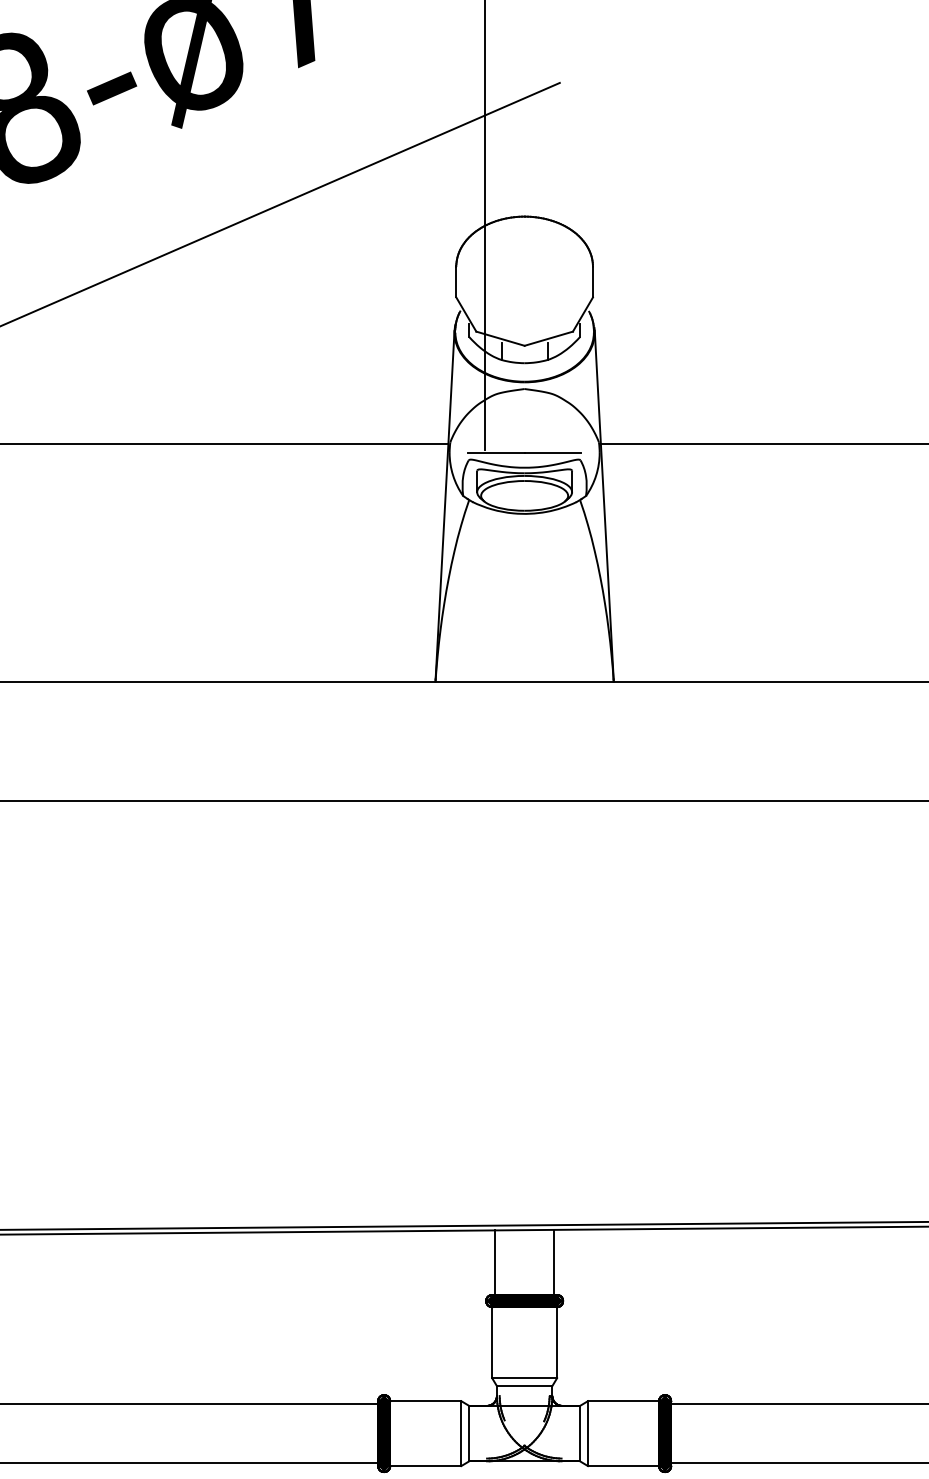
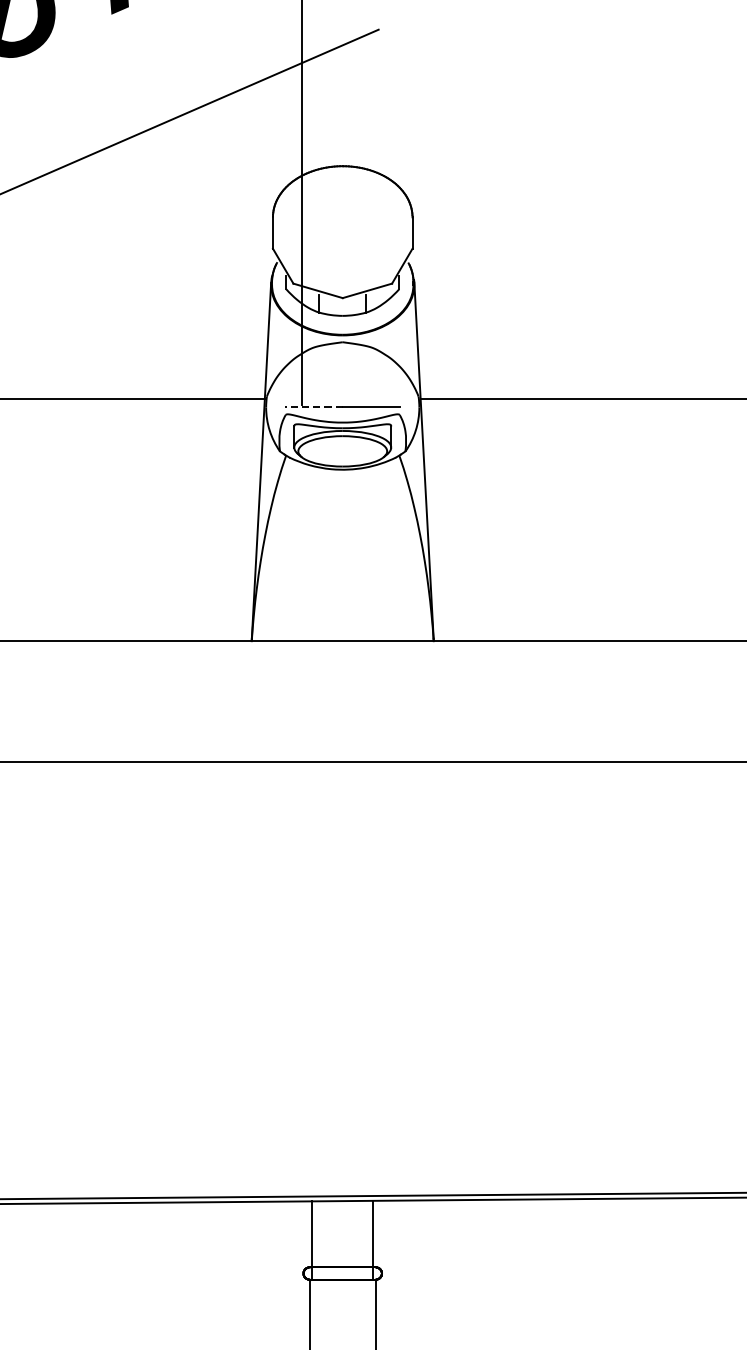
line: (495, 452) -> (312, 407), solid -> dashed
fill: (524, 1301) -> (342, 1273), removed

